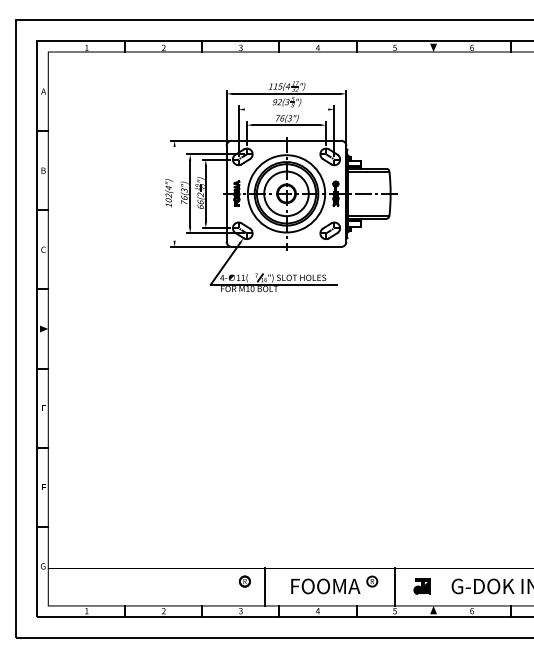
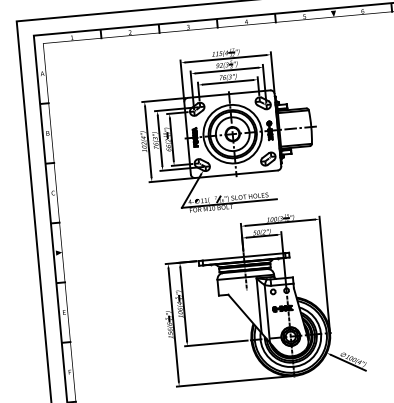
line: (286, 109) -> (226, 70), added
line: (174, 193) -> (148, 141), added
part: (304, 413) -> (261, 298), added

